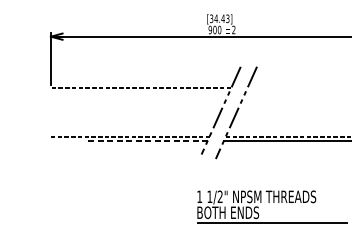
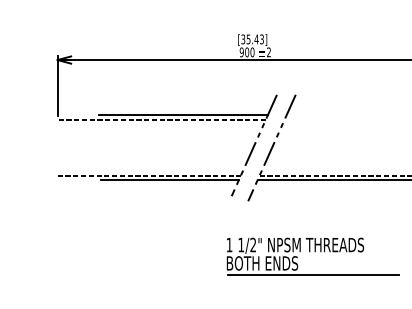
text: (216, 18) -> (248, 39), [34.43] -> [35.43]
line: (159, 83) -> (183, 114), added
line: (148, 140) -> (170, 180), dashed -> solid

